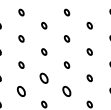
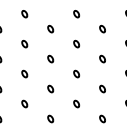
part: (44, 77) -> (50, 88), size x0.62
part: (21, 90) -> (24, 103), size x0.62
part: (66, 90) -> (76, 103), size x0.62

